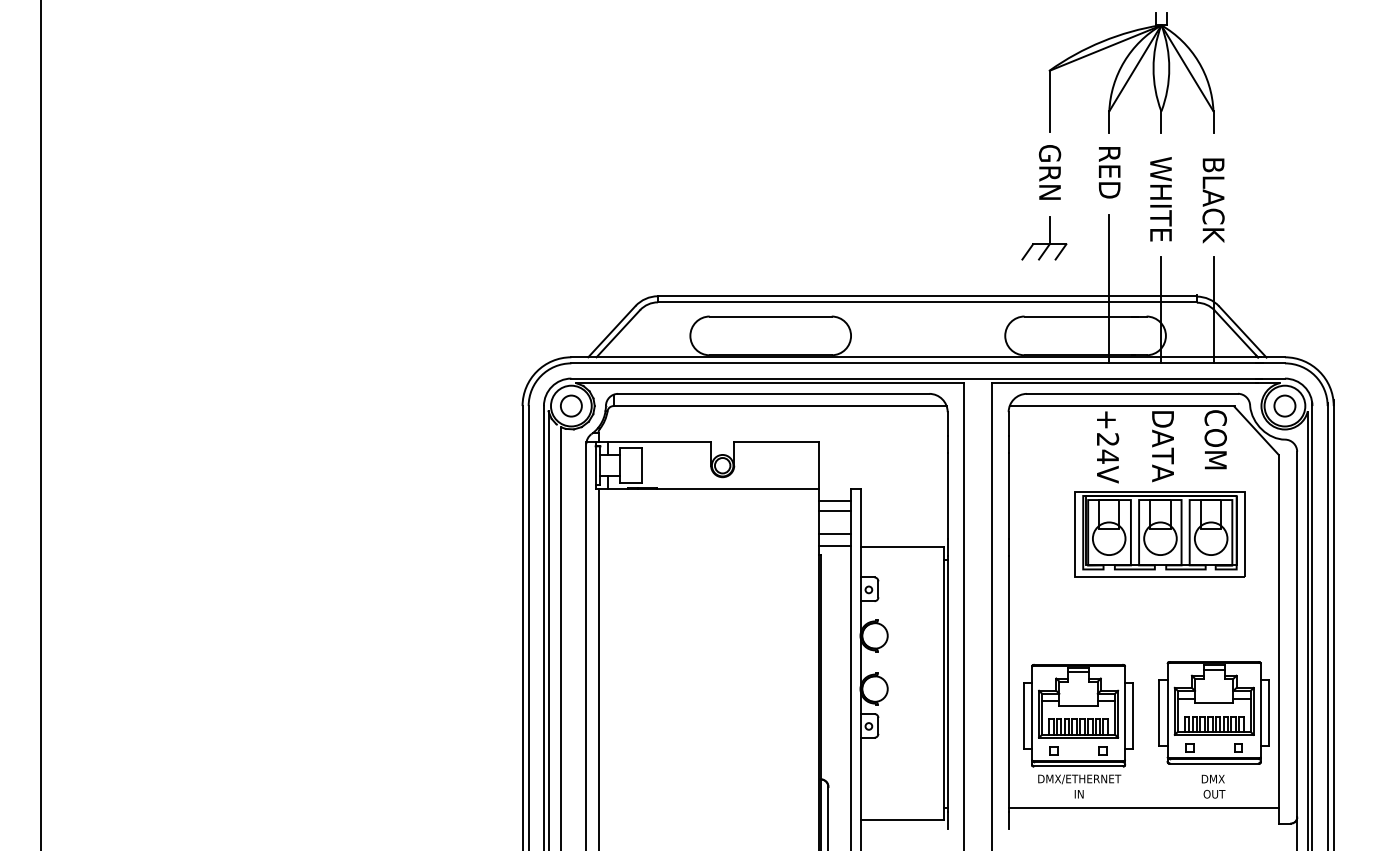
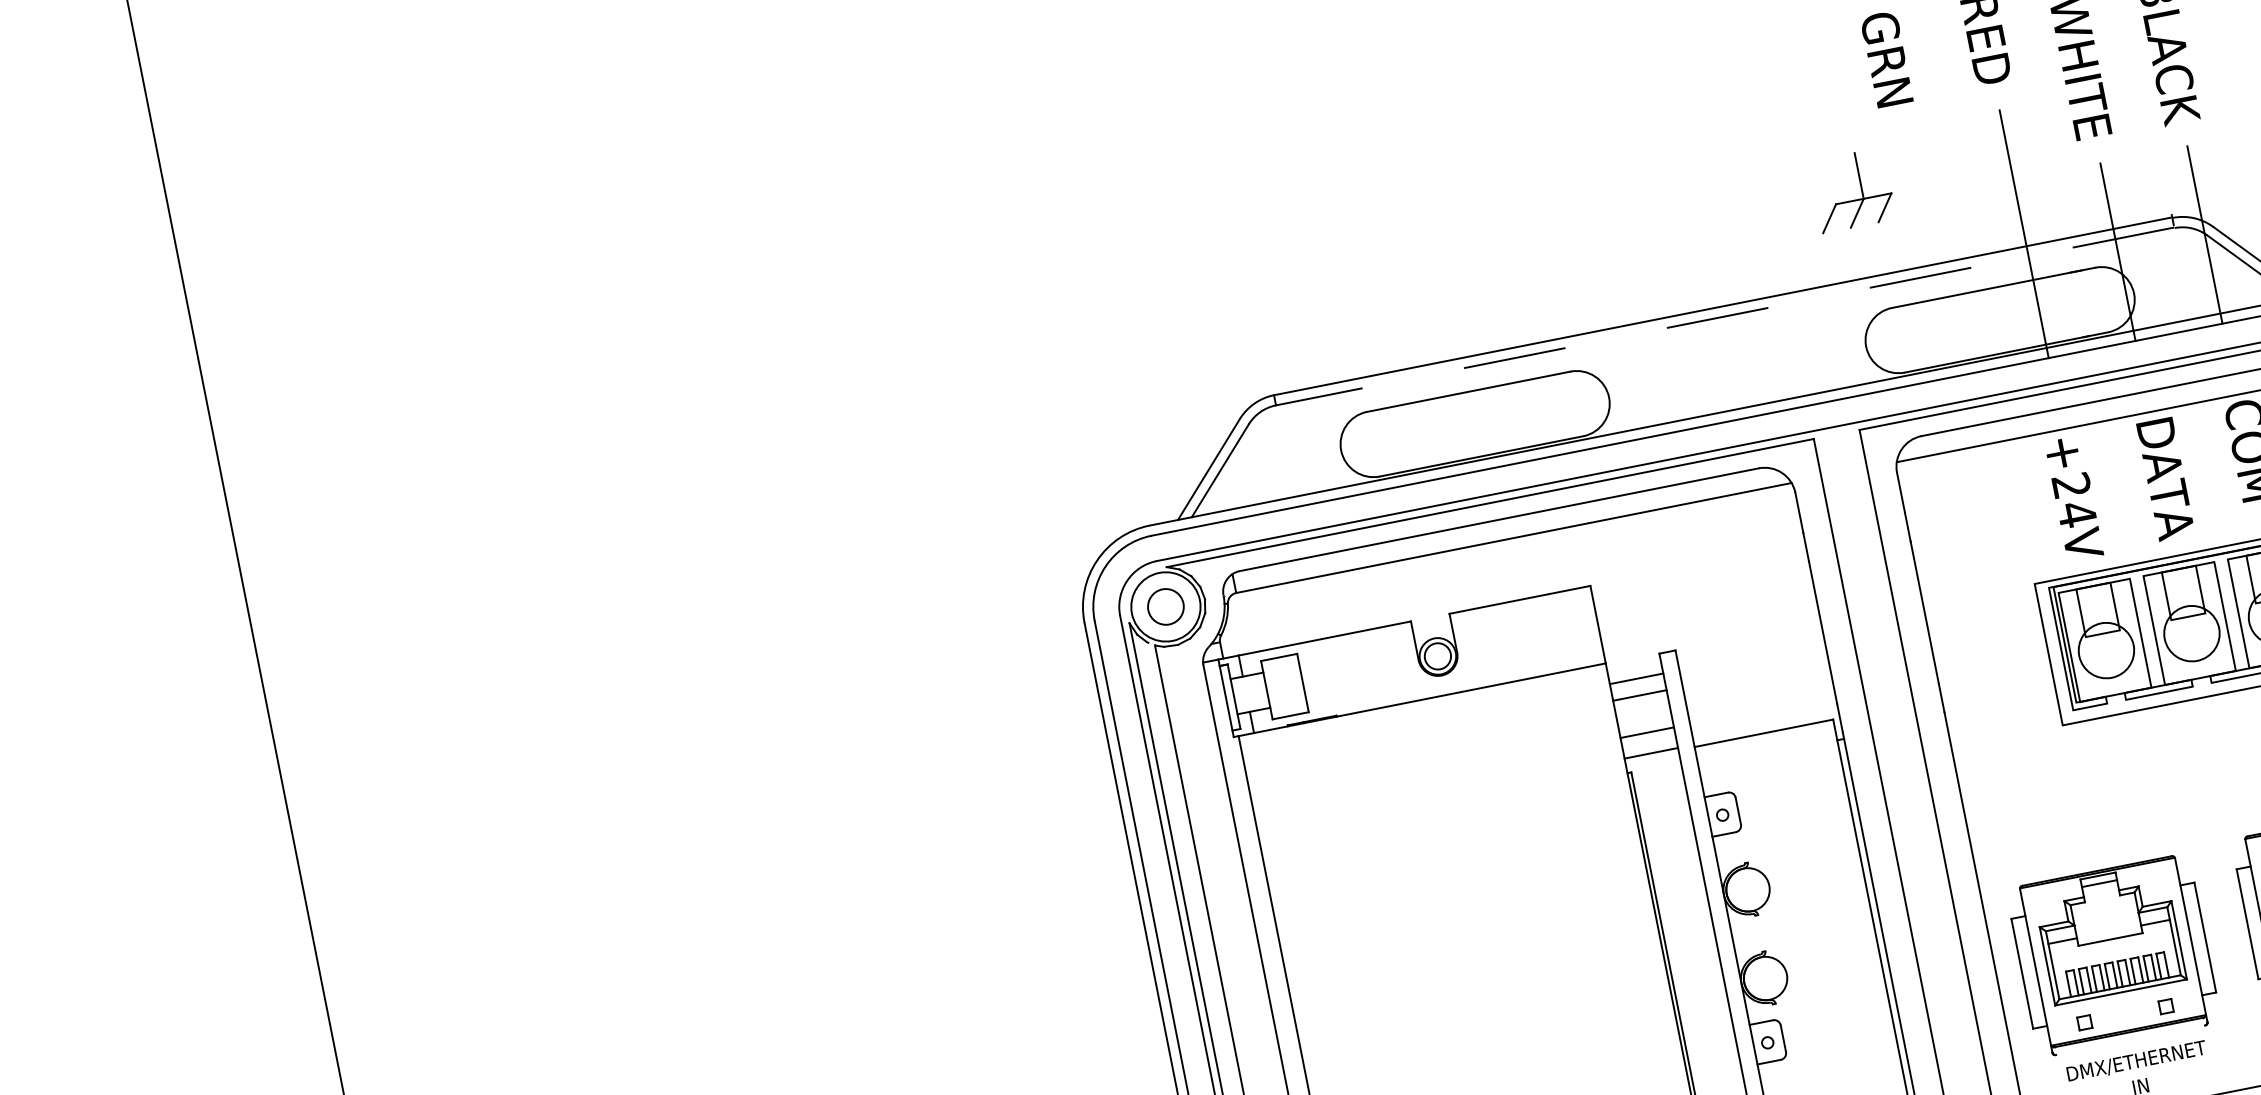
part: (1044, 238) -> (1853, 190), moved
line: (926, 302) -> (1723, 316), solid -> dashed
line: (1078, 766) -> (2130, 1040), removed

